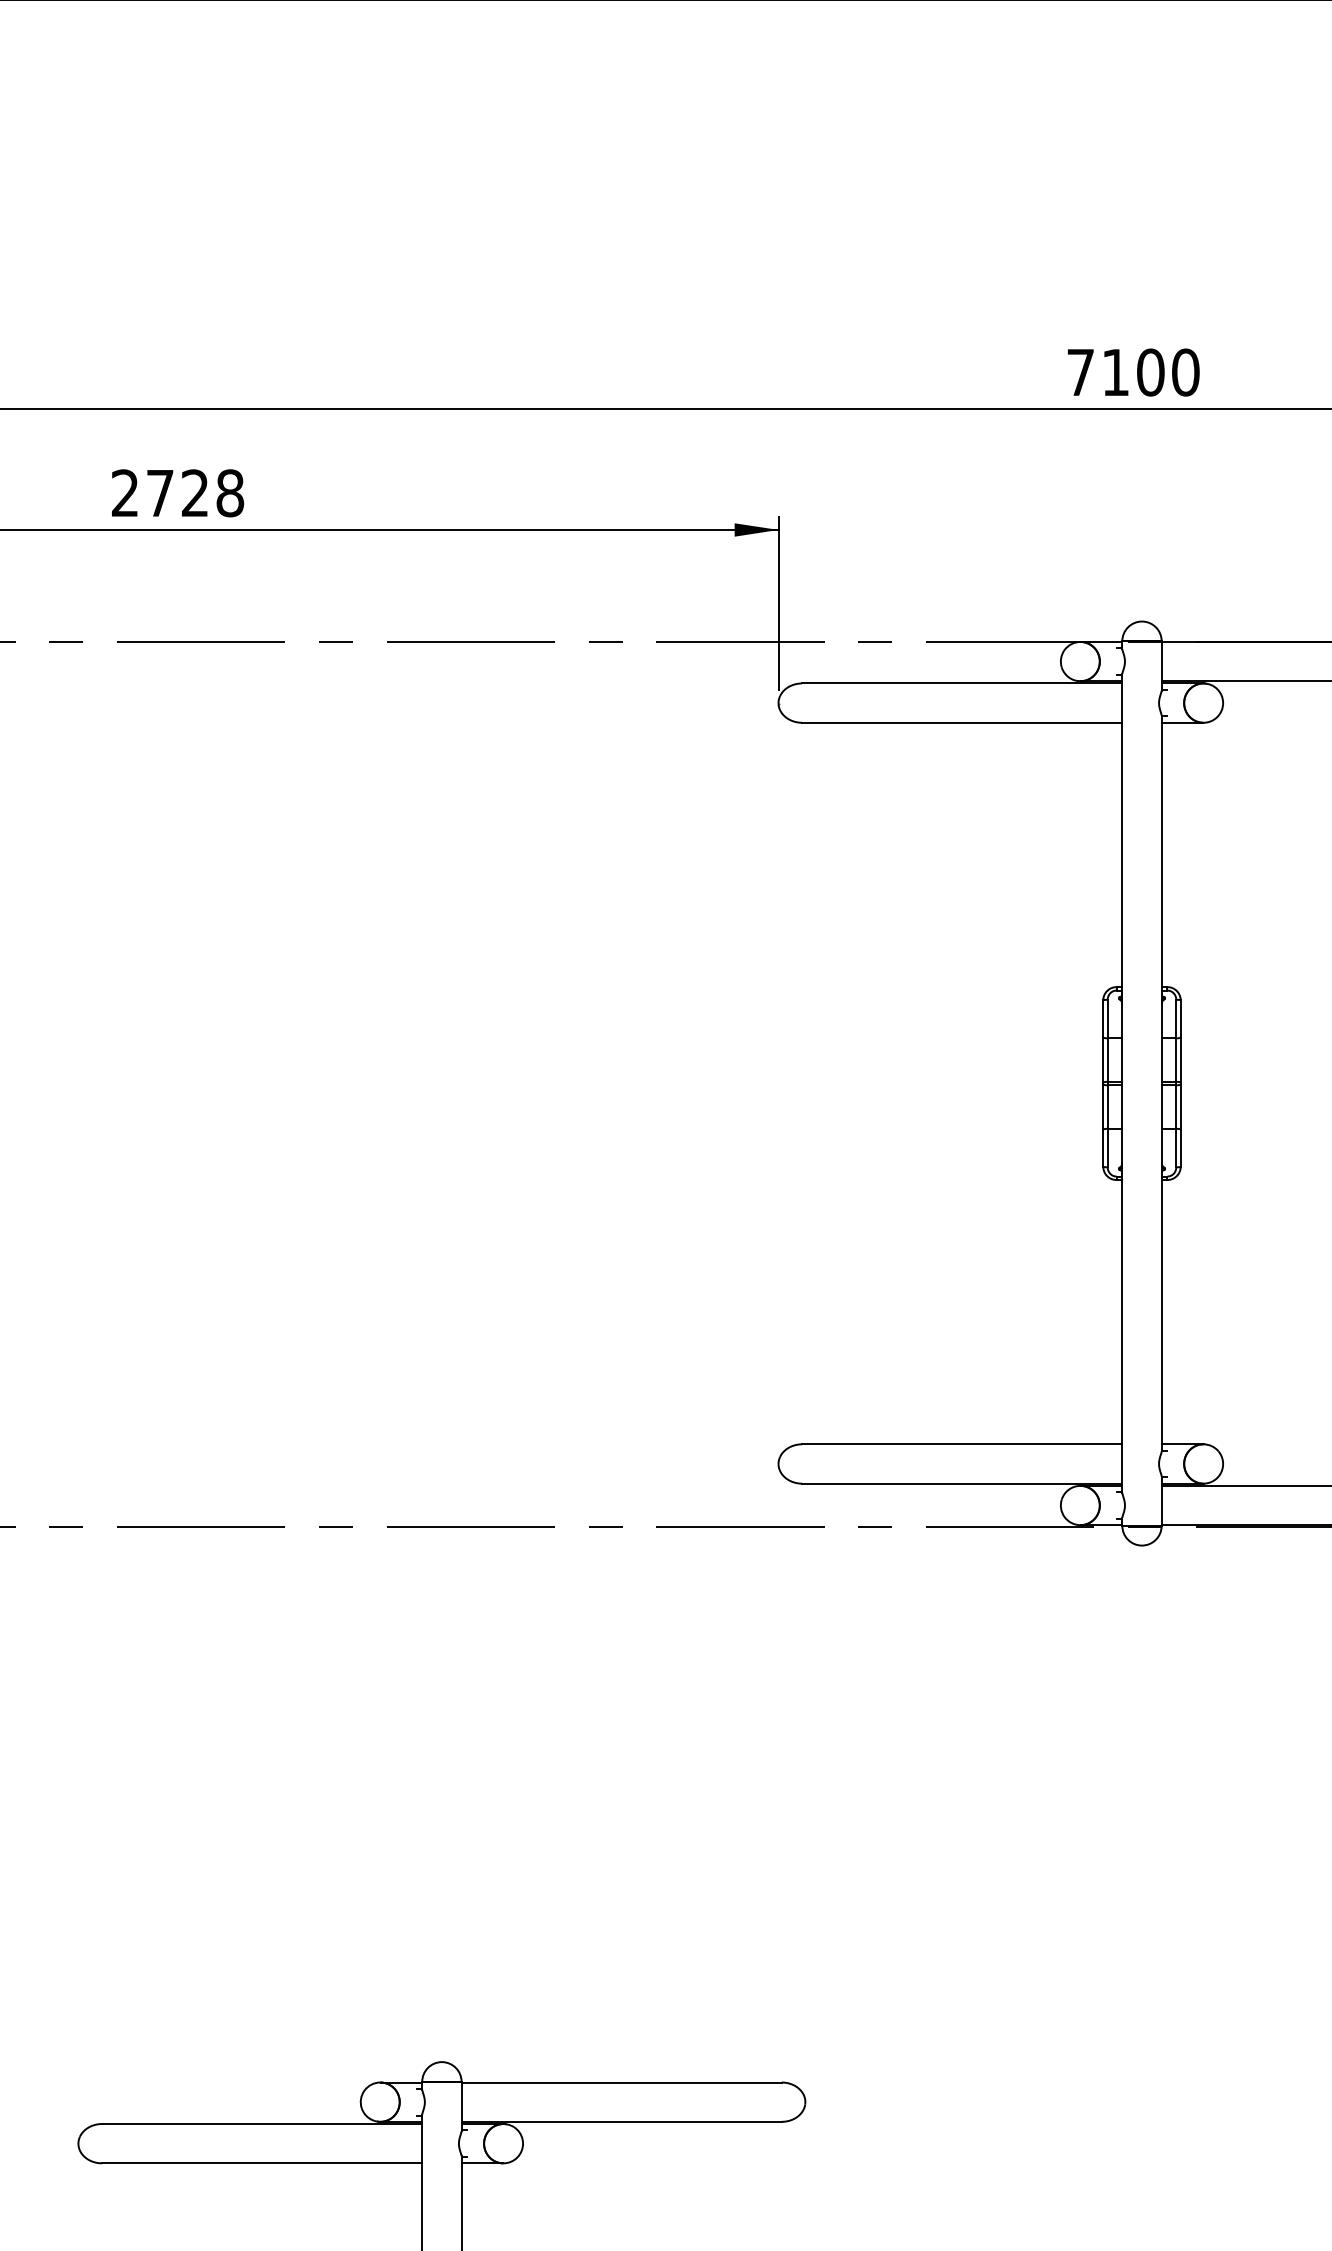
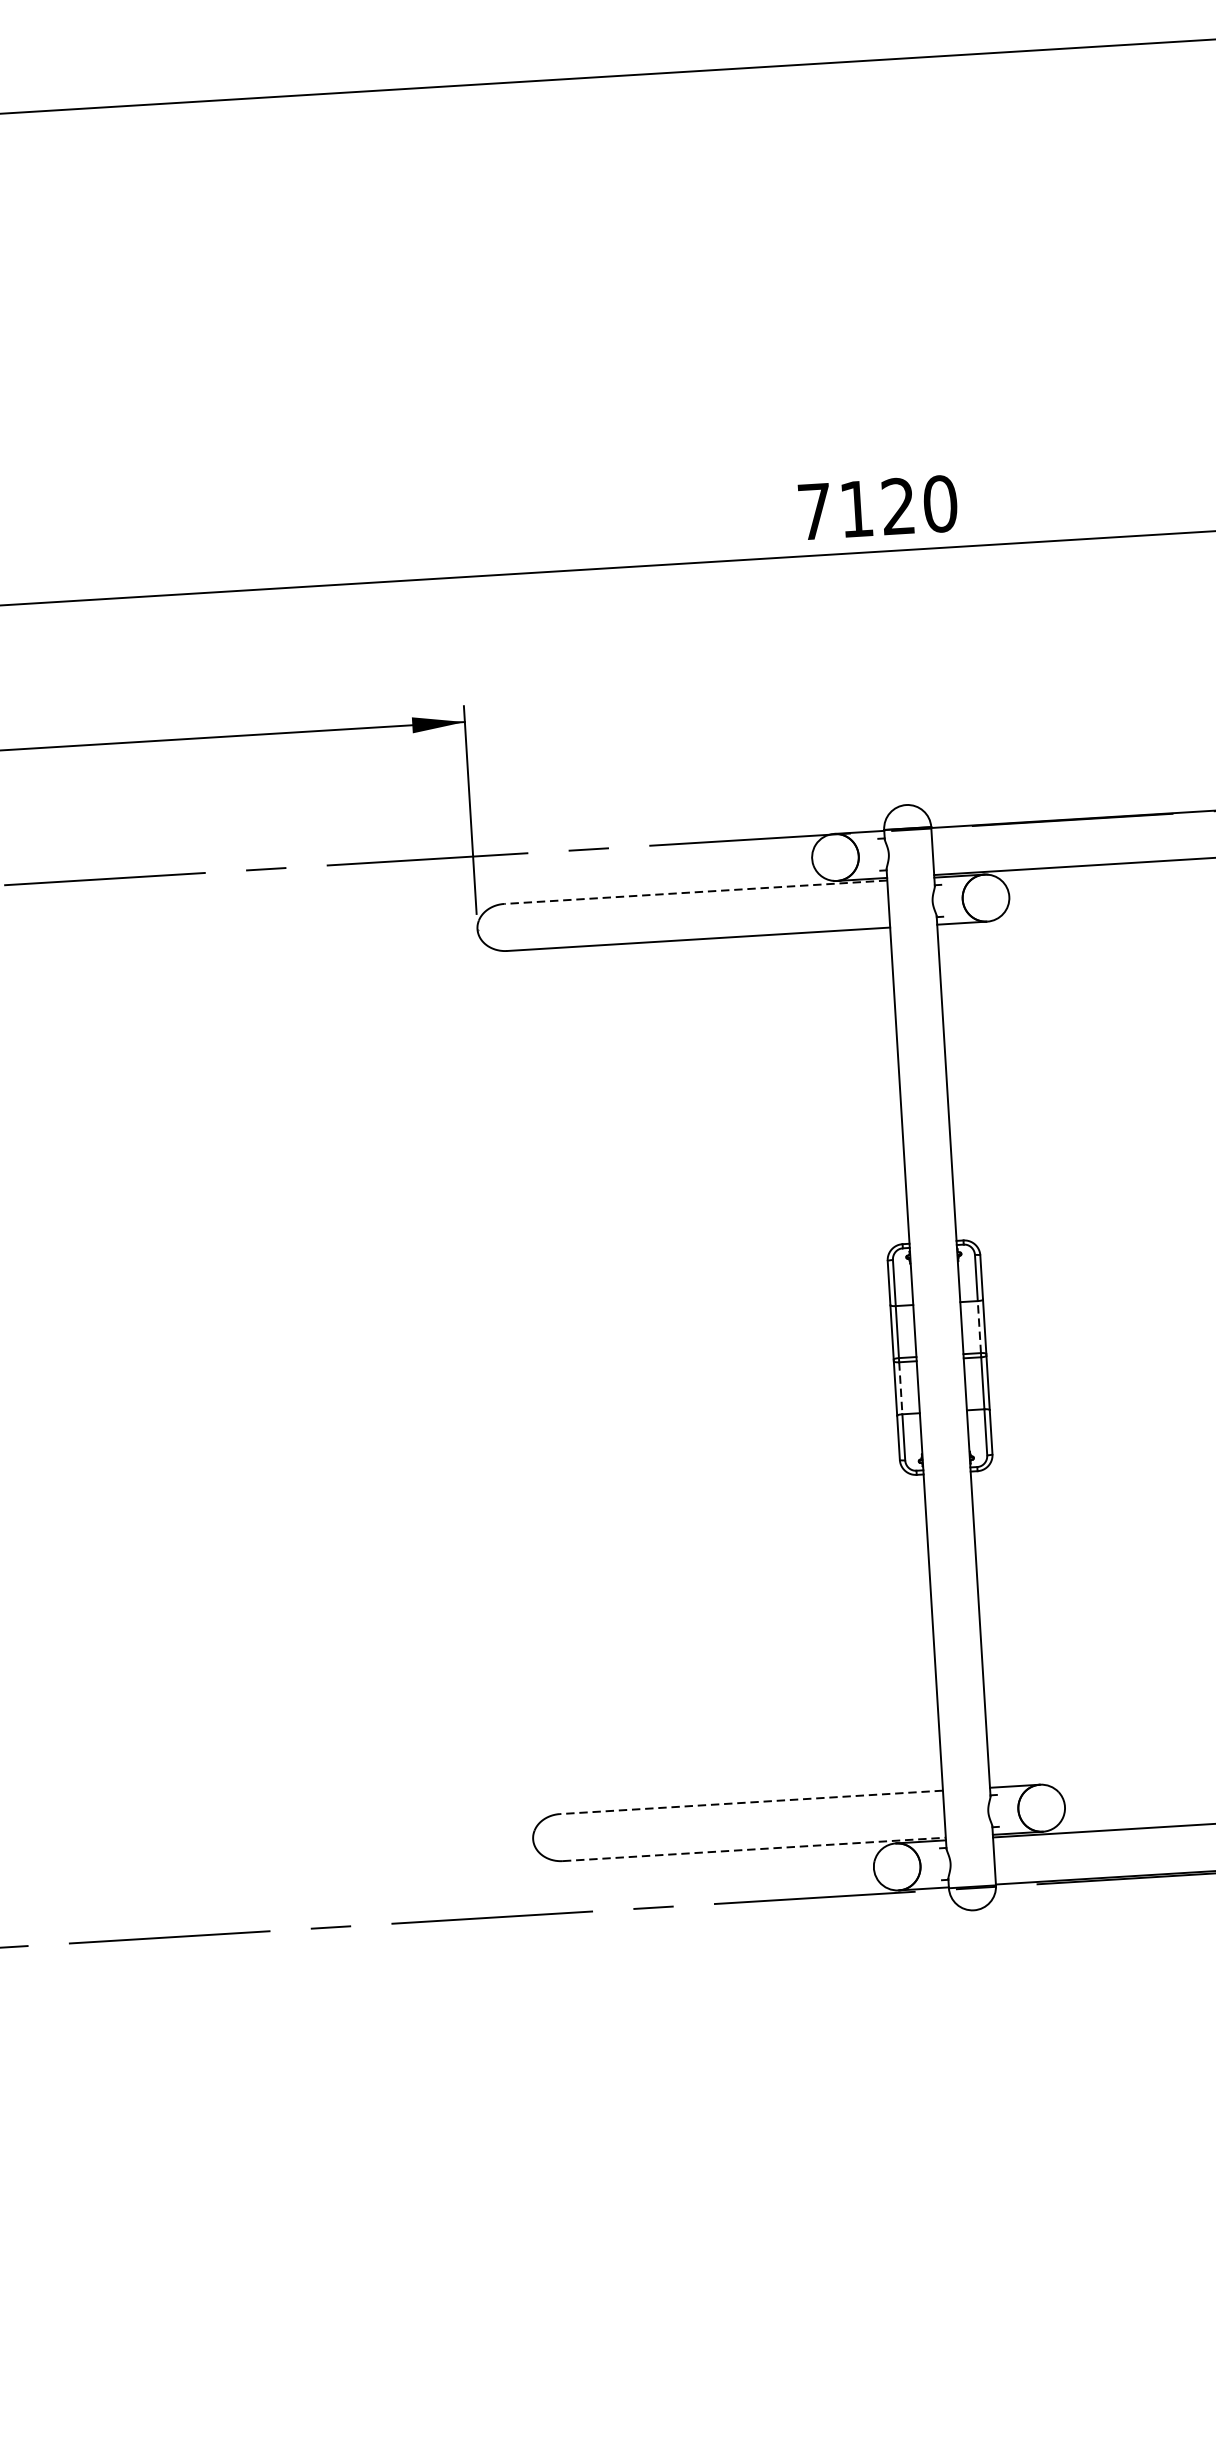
text: (1150, 372) -> (898, 506), 7100 -> 7120
line: (961, 683) -> (694, 892), solid -> dashed
line: (1176, 1060) -> (979, 1327), solid -> dashed
line: (1107, 1107) -> (900, 1388), solid -> dashed
line: (961, 1444) -> (750, 1802), solid -> dashed
line: (962, 1483) -> (754, 1849), solid -> dashed

